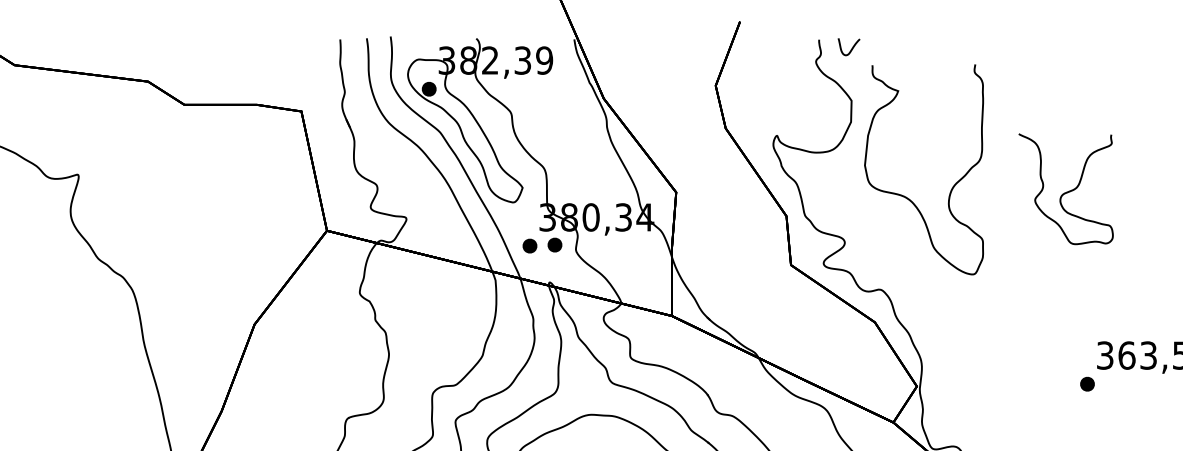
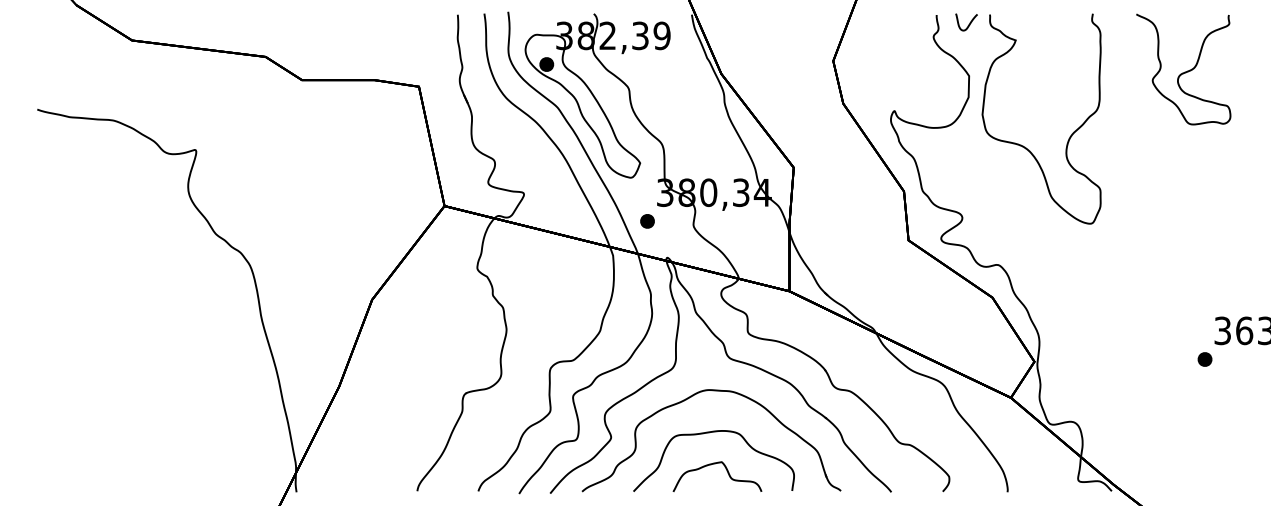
curve: (1066, 191) -> (1184, 71), moved
curve: (905, 196) -> (1023, 145), moved
part: (554, 245) -> (672, 220), removed

